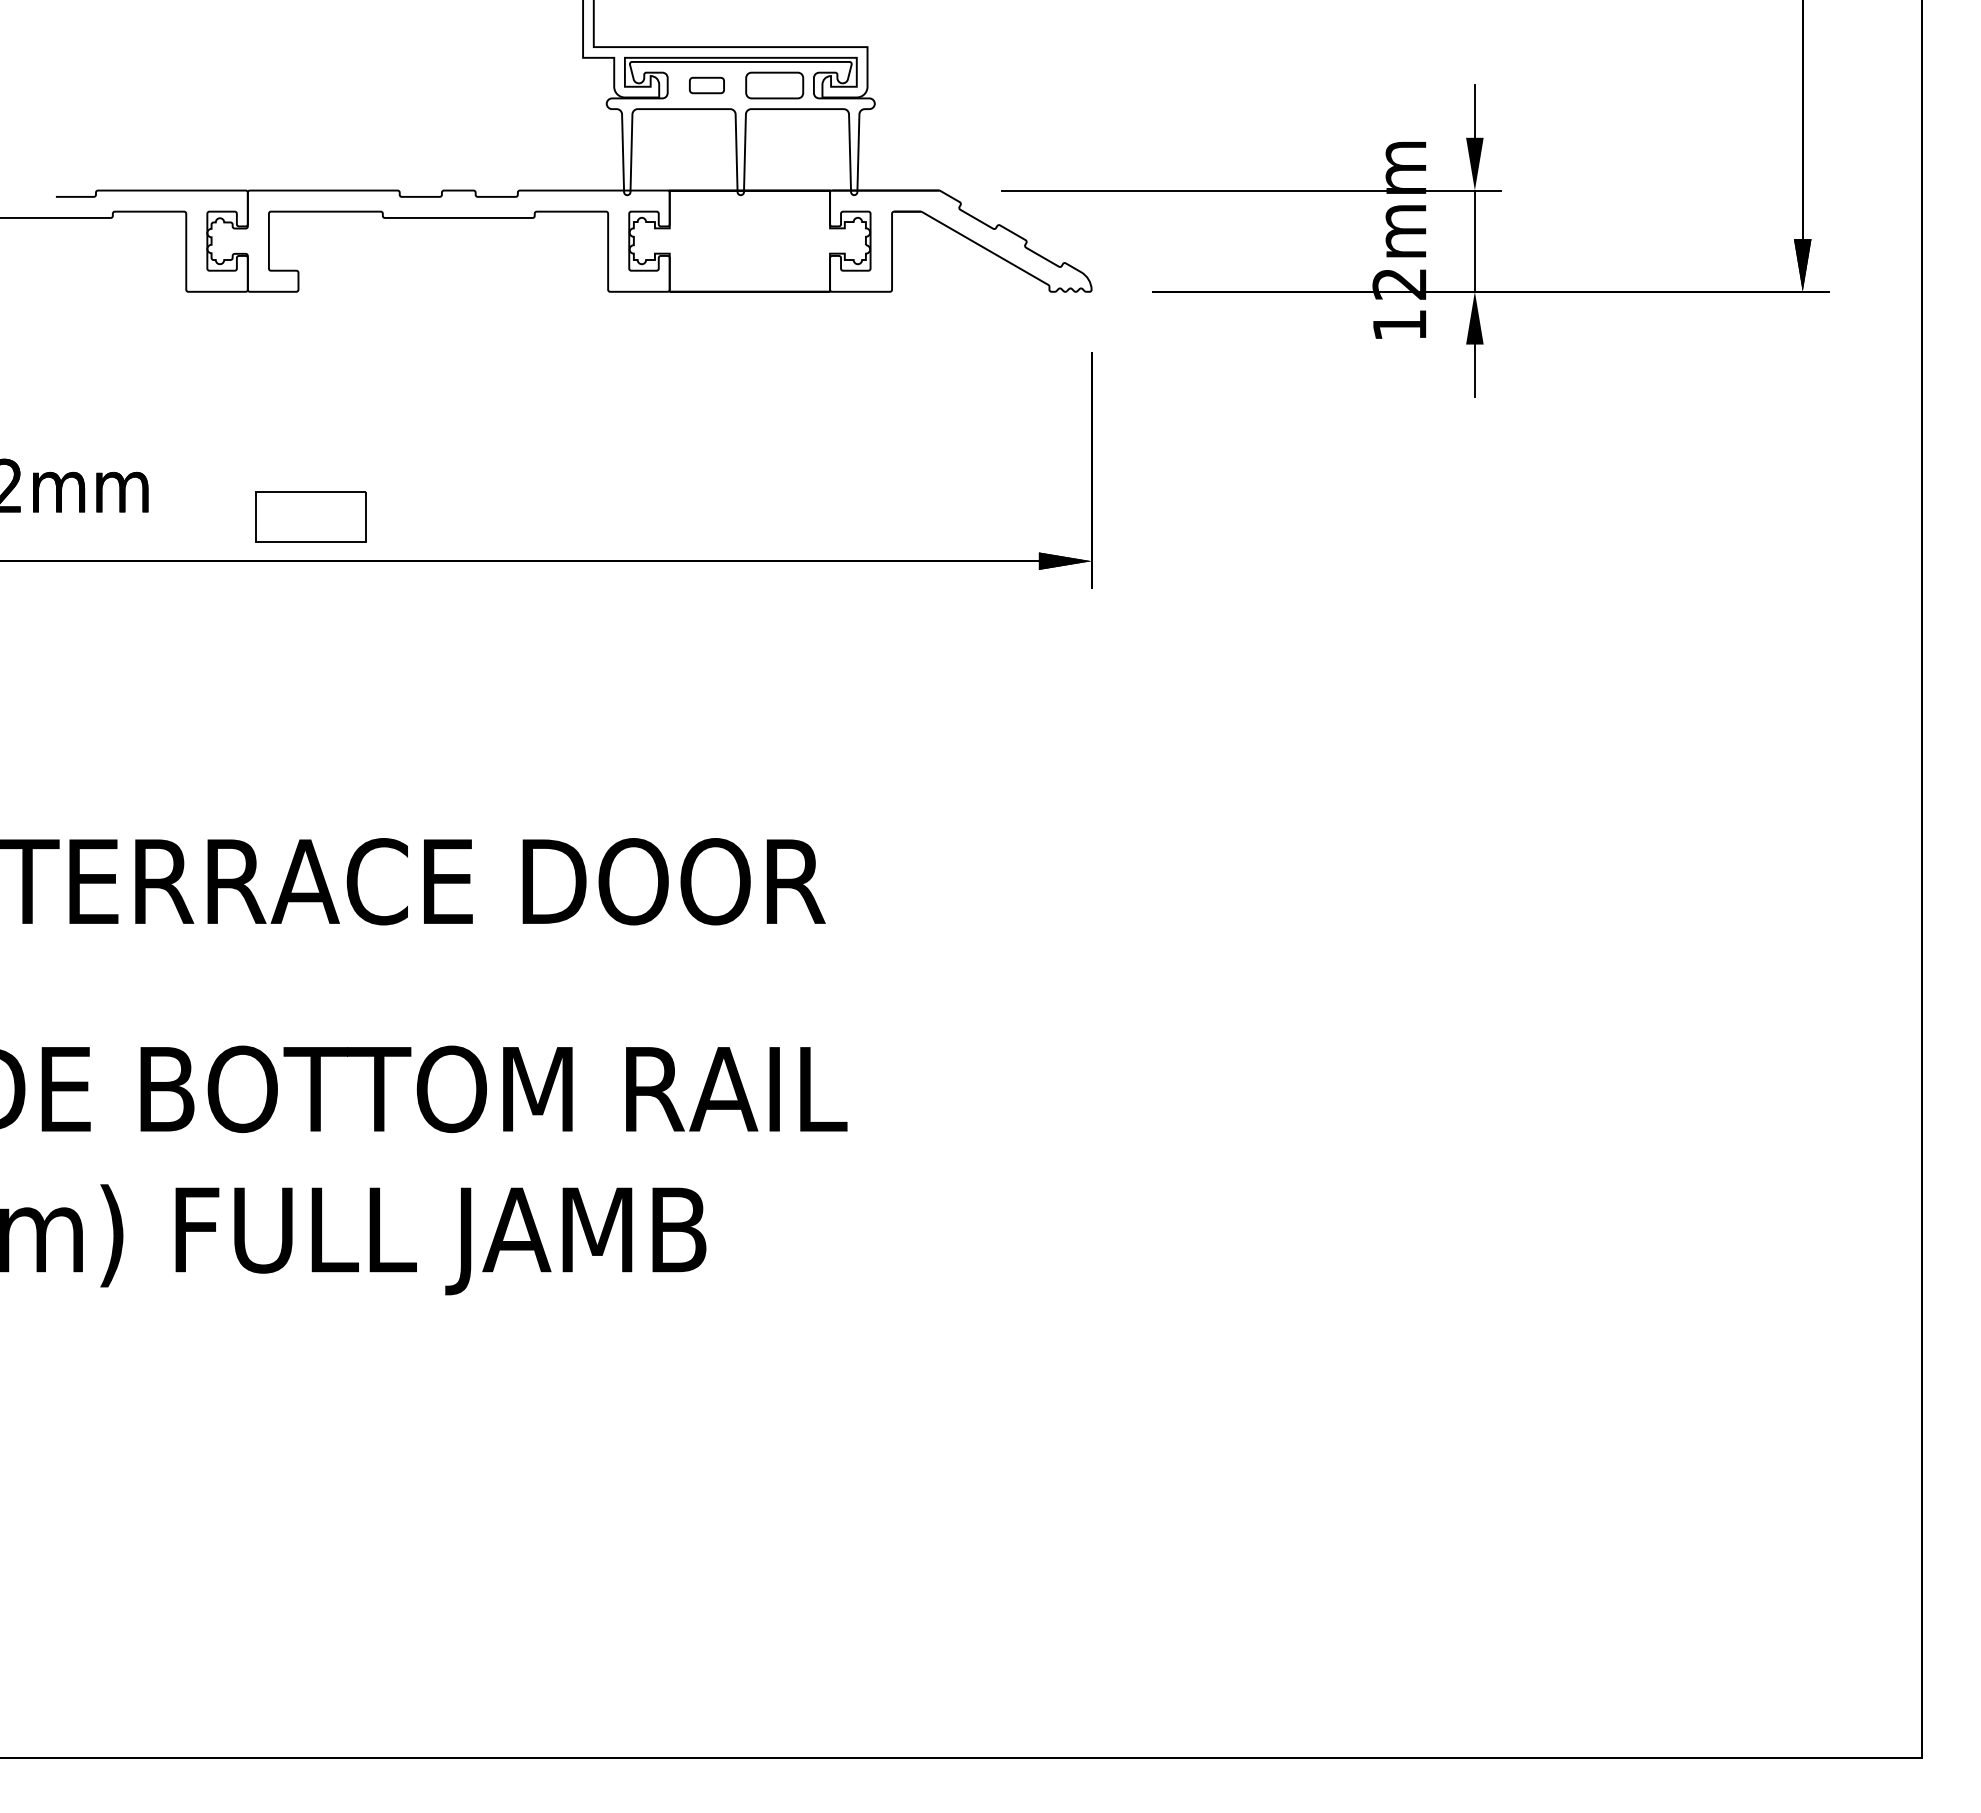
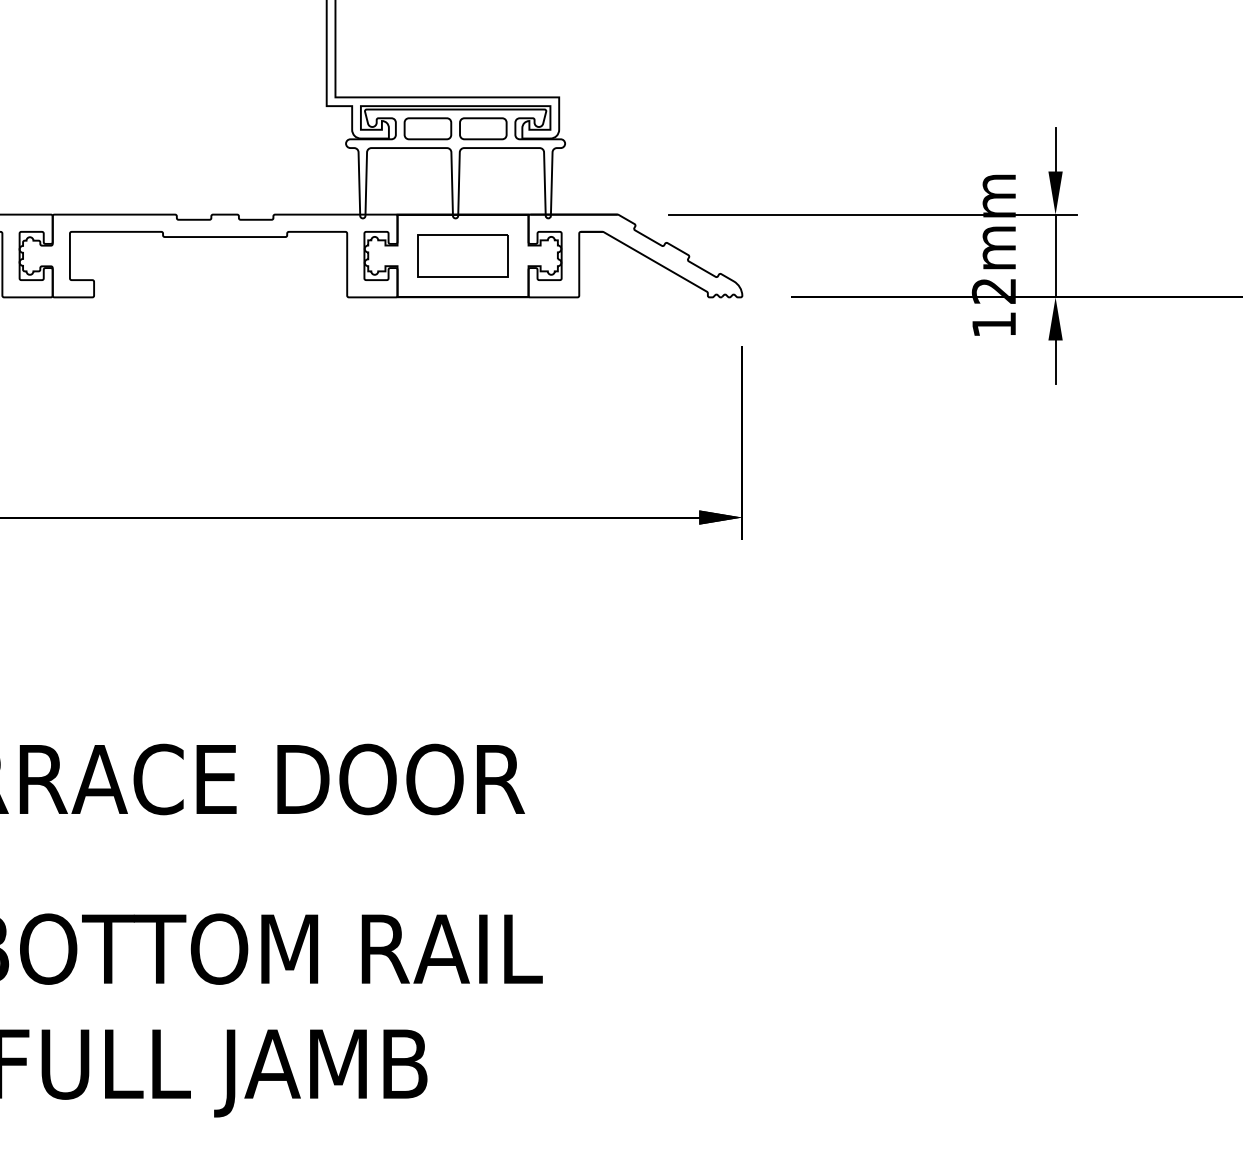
part: (706, 85) -> (427, 128), size x1.67
part: (310, 516) -> (462, 255), moved

